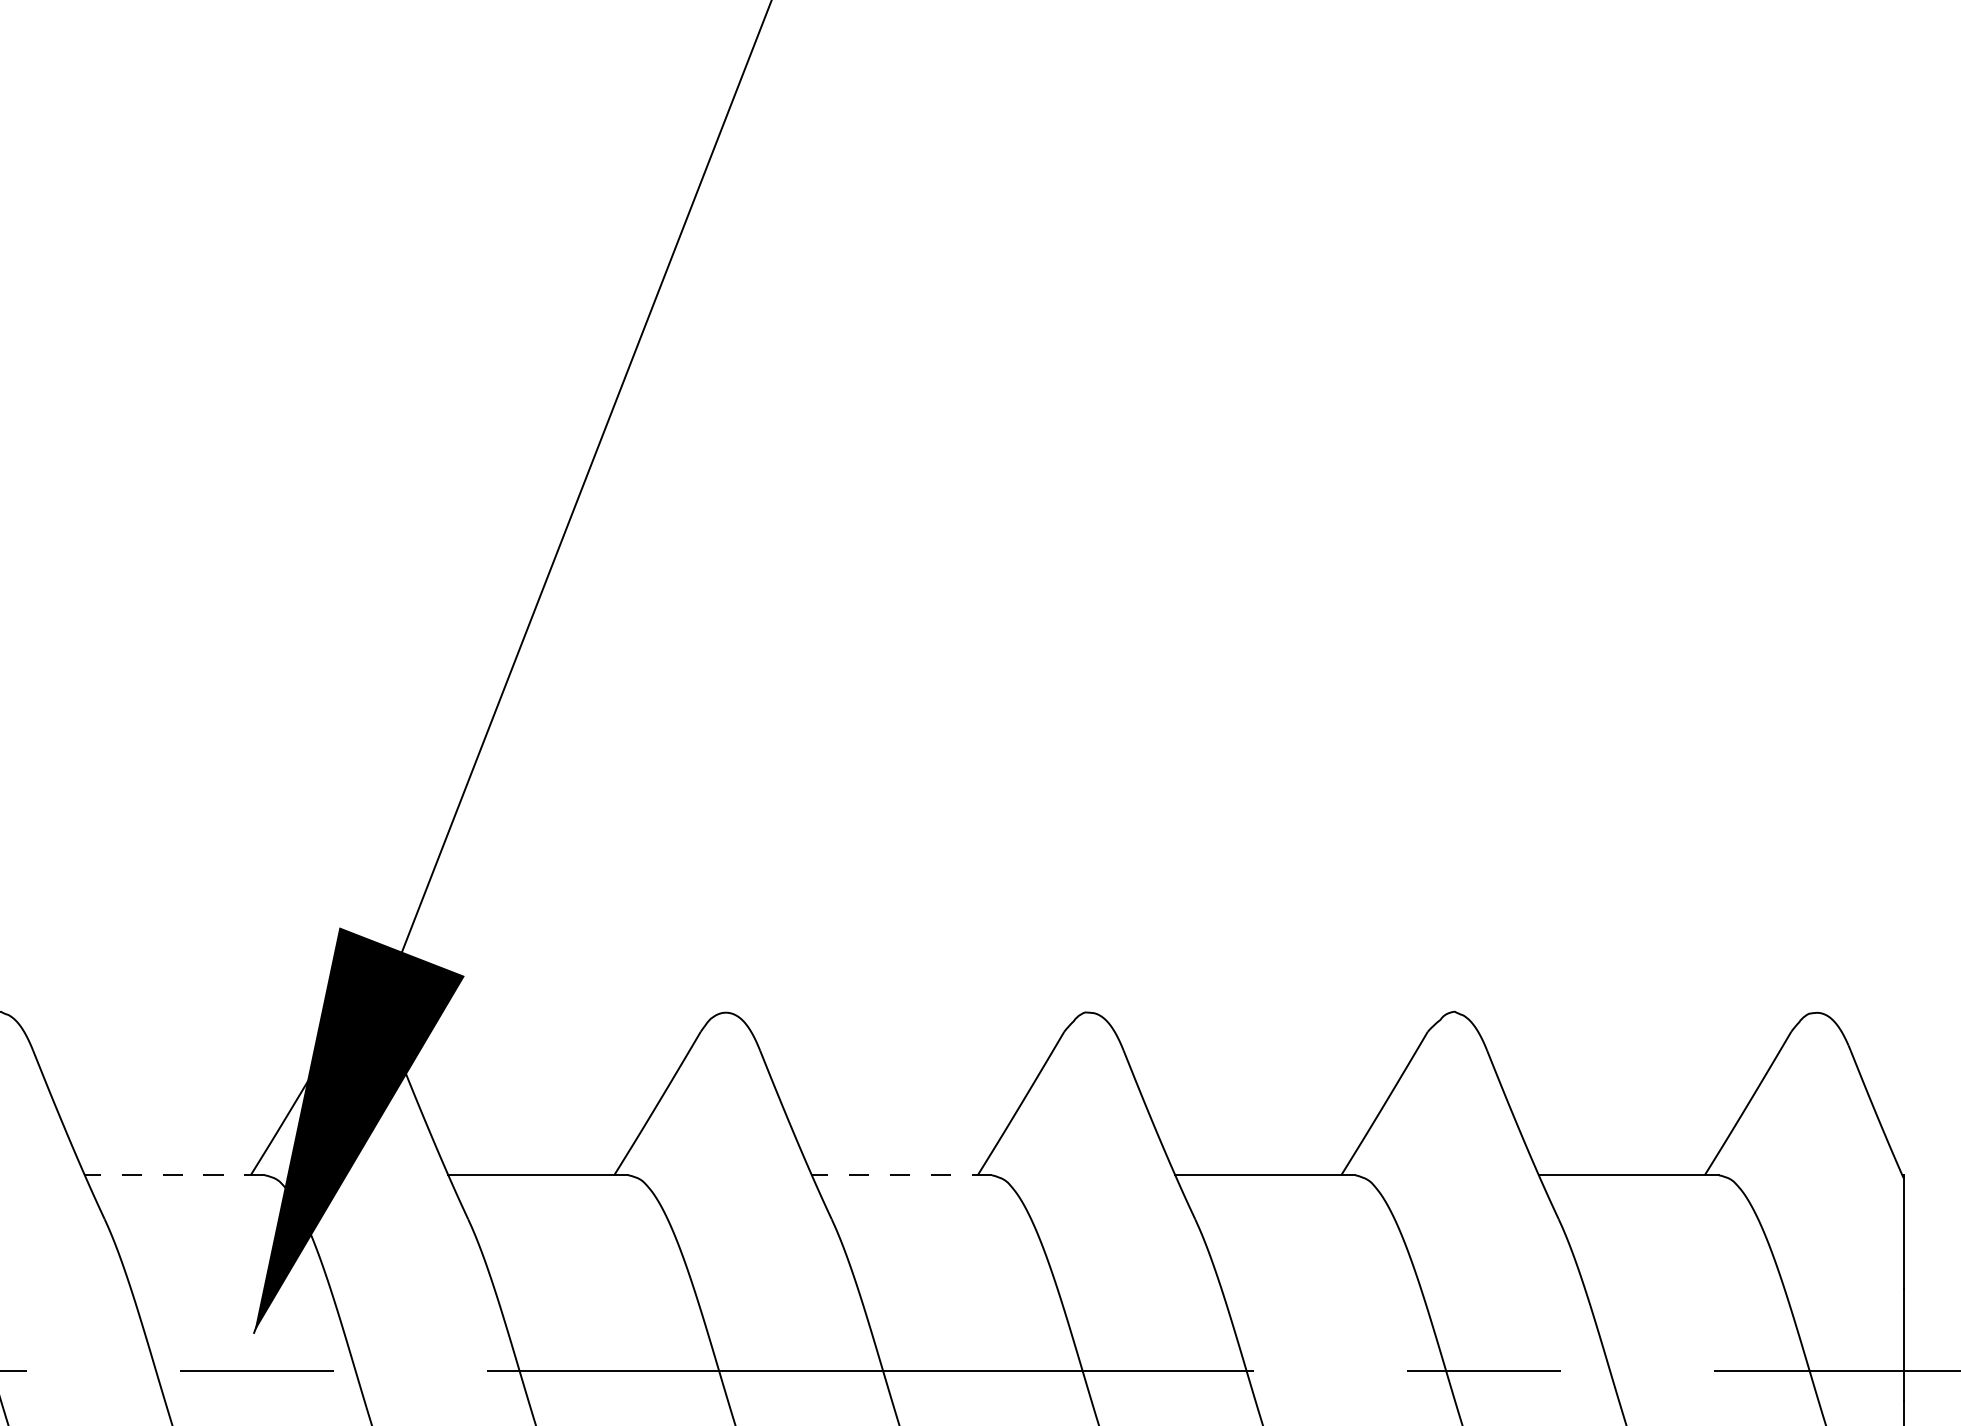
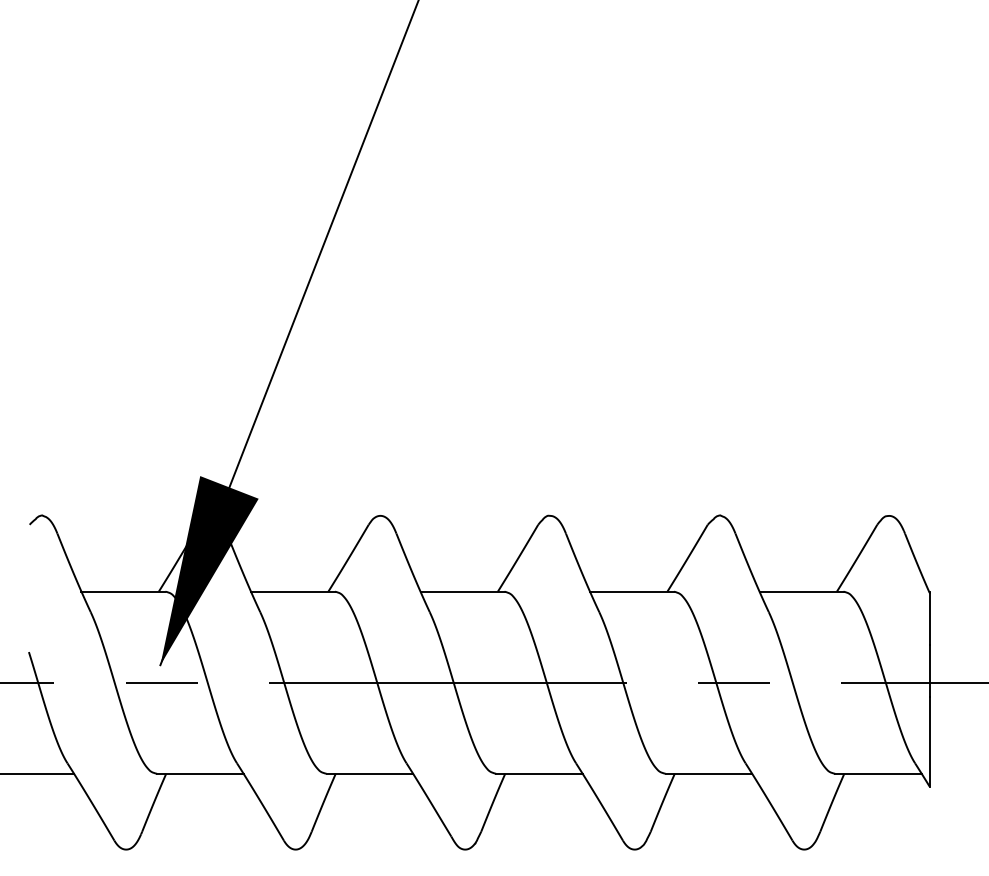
line: (174, 1174) -> (123, 591), dashed -> solid
line: (901, 1174) -> (462, 591), dashed -> solid

